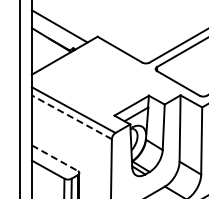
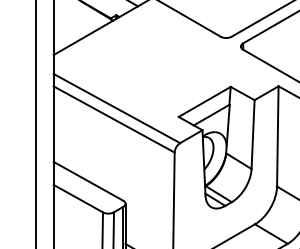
line: (71, 117) -> (113, 119), dashed -> solid
line: (55, 158) -> (89, 181), dashed -> solid

